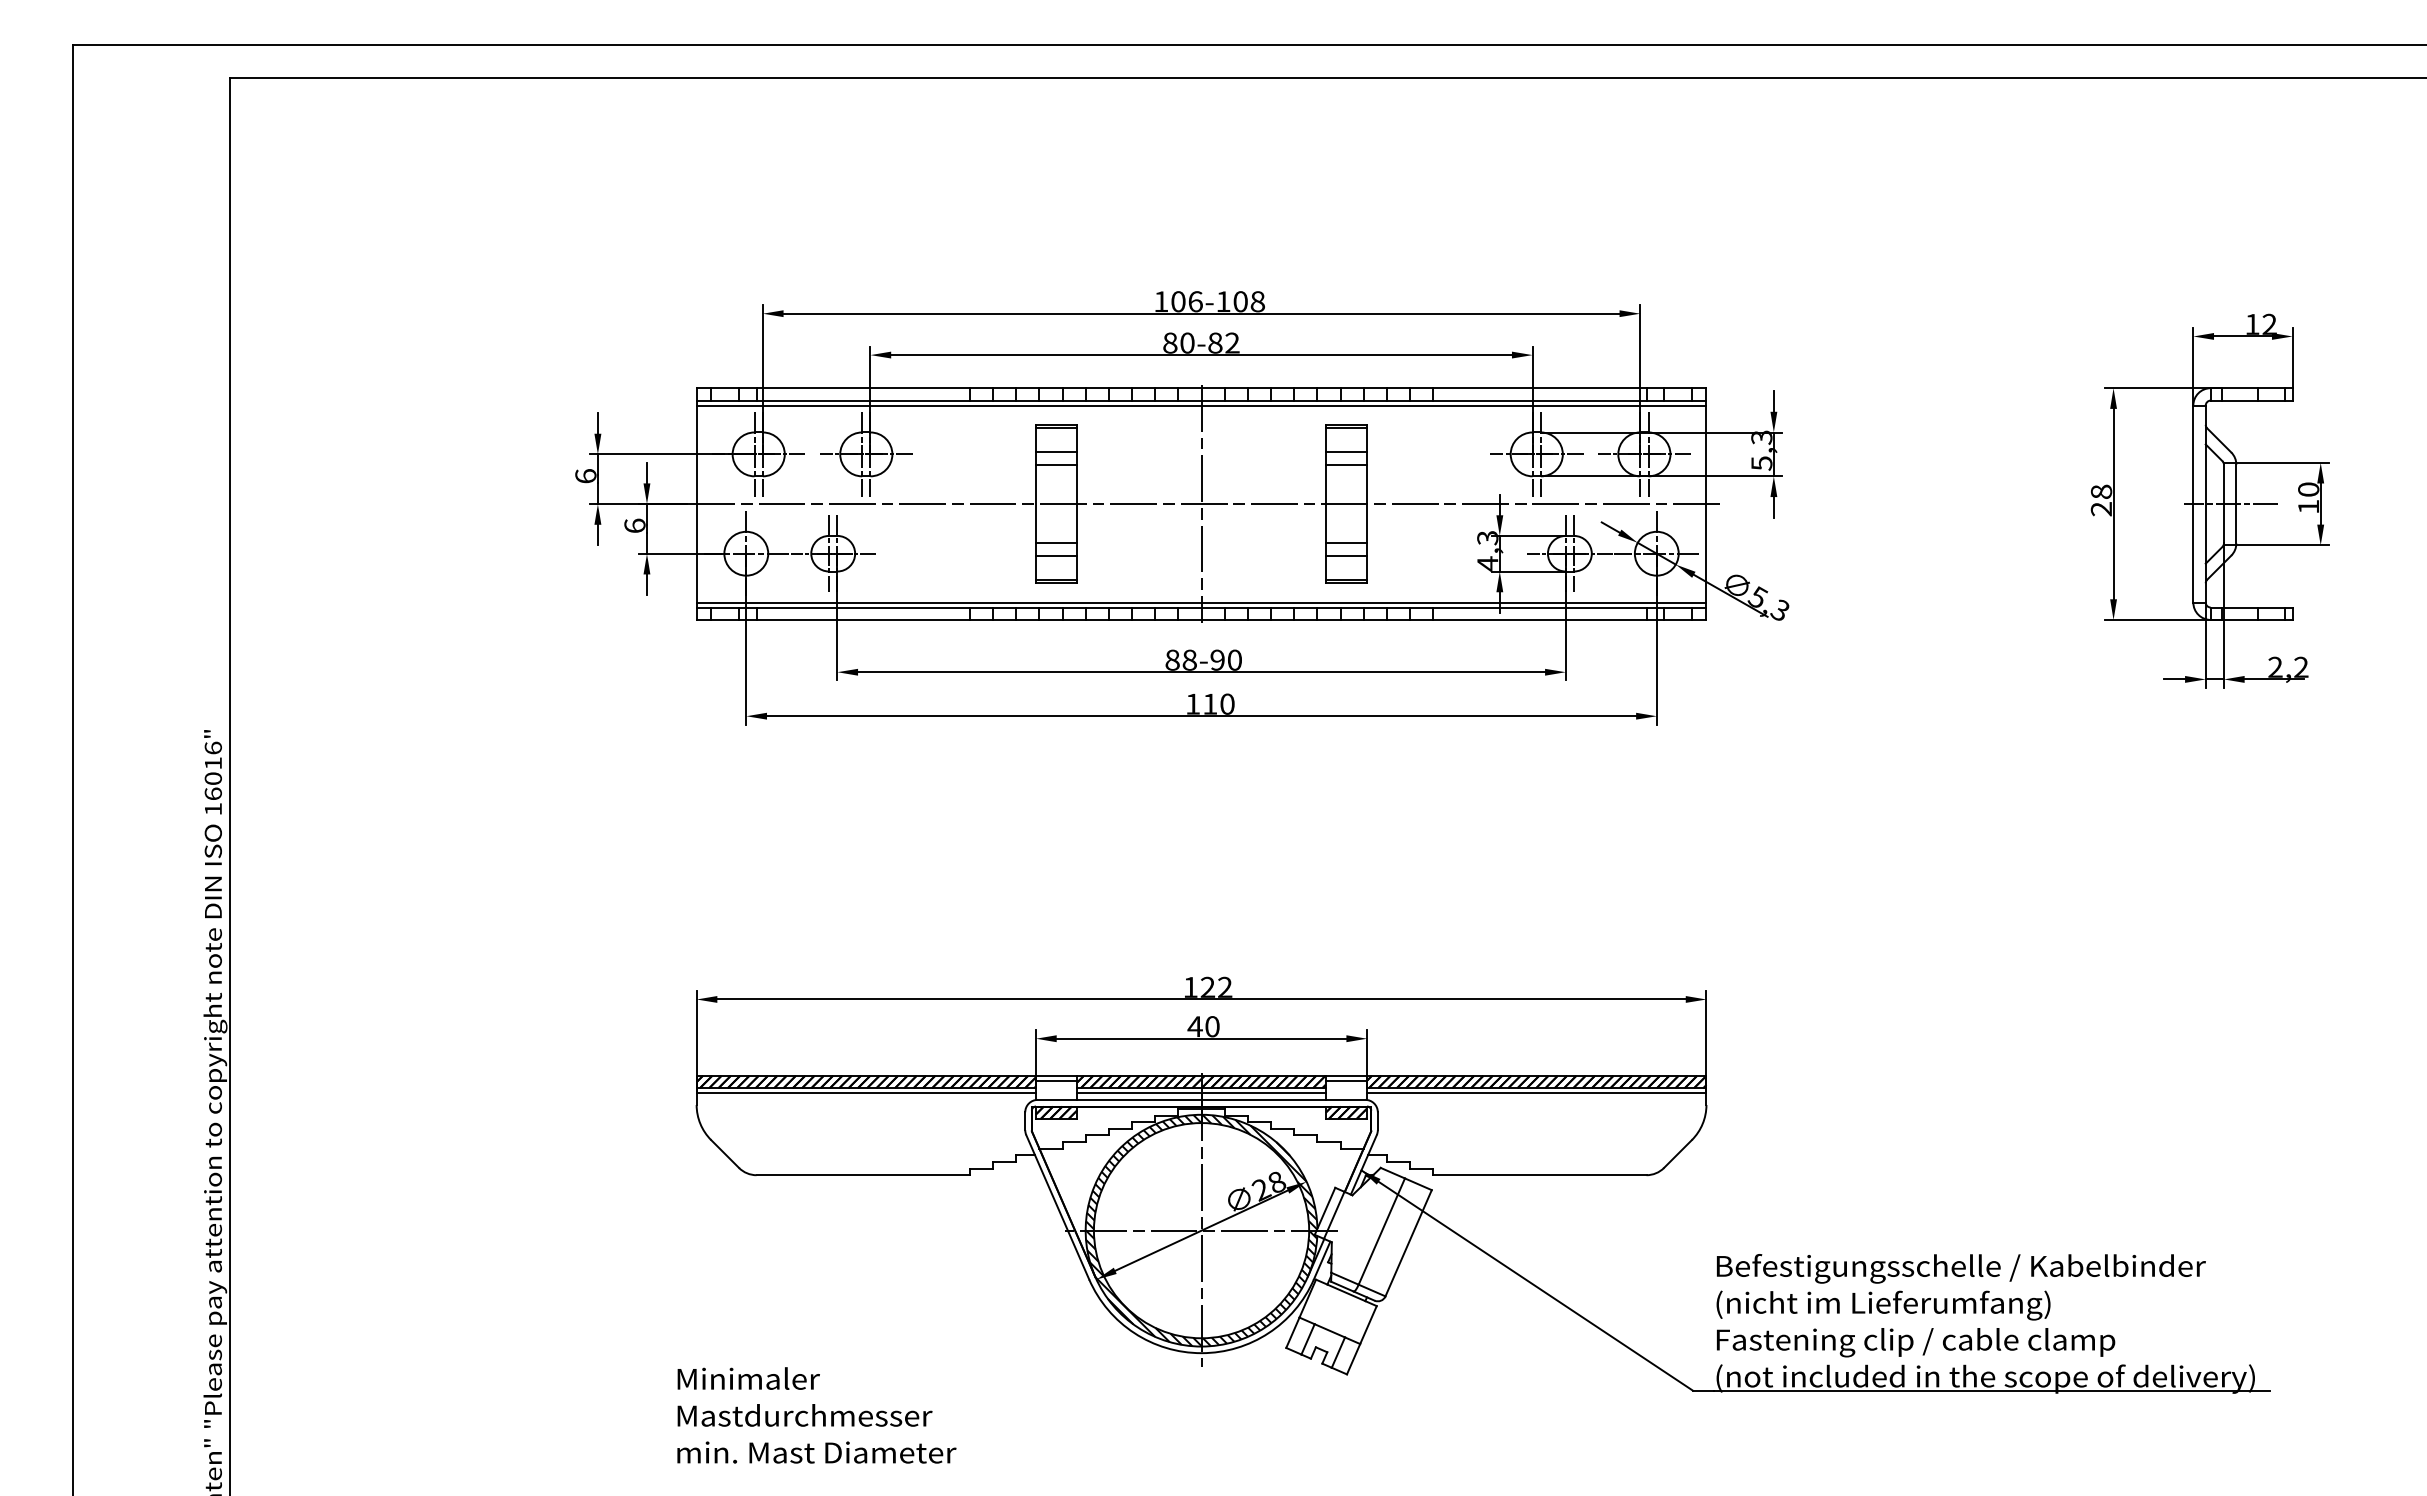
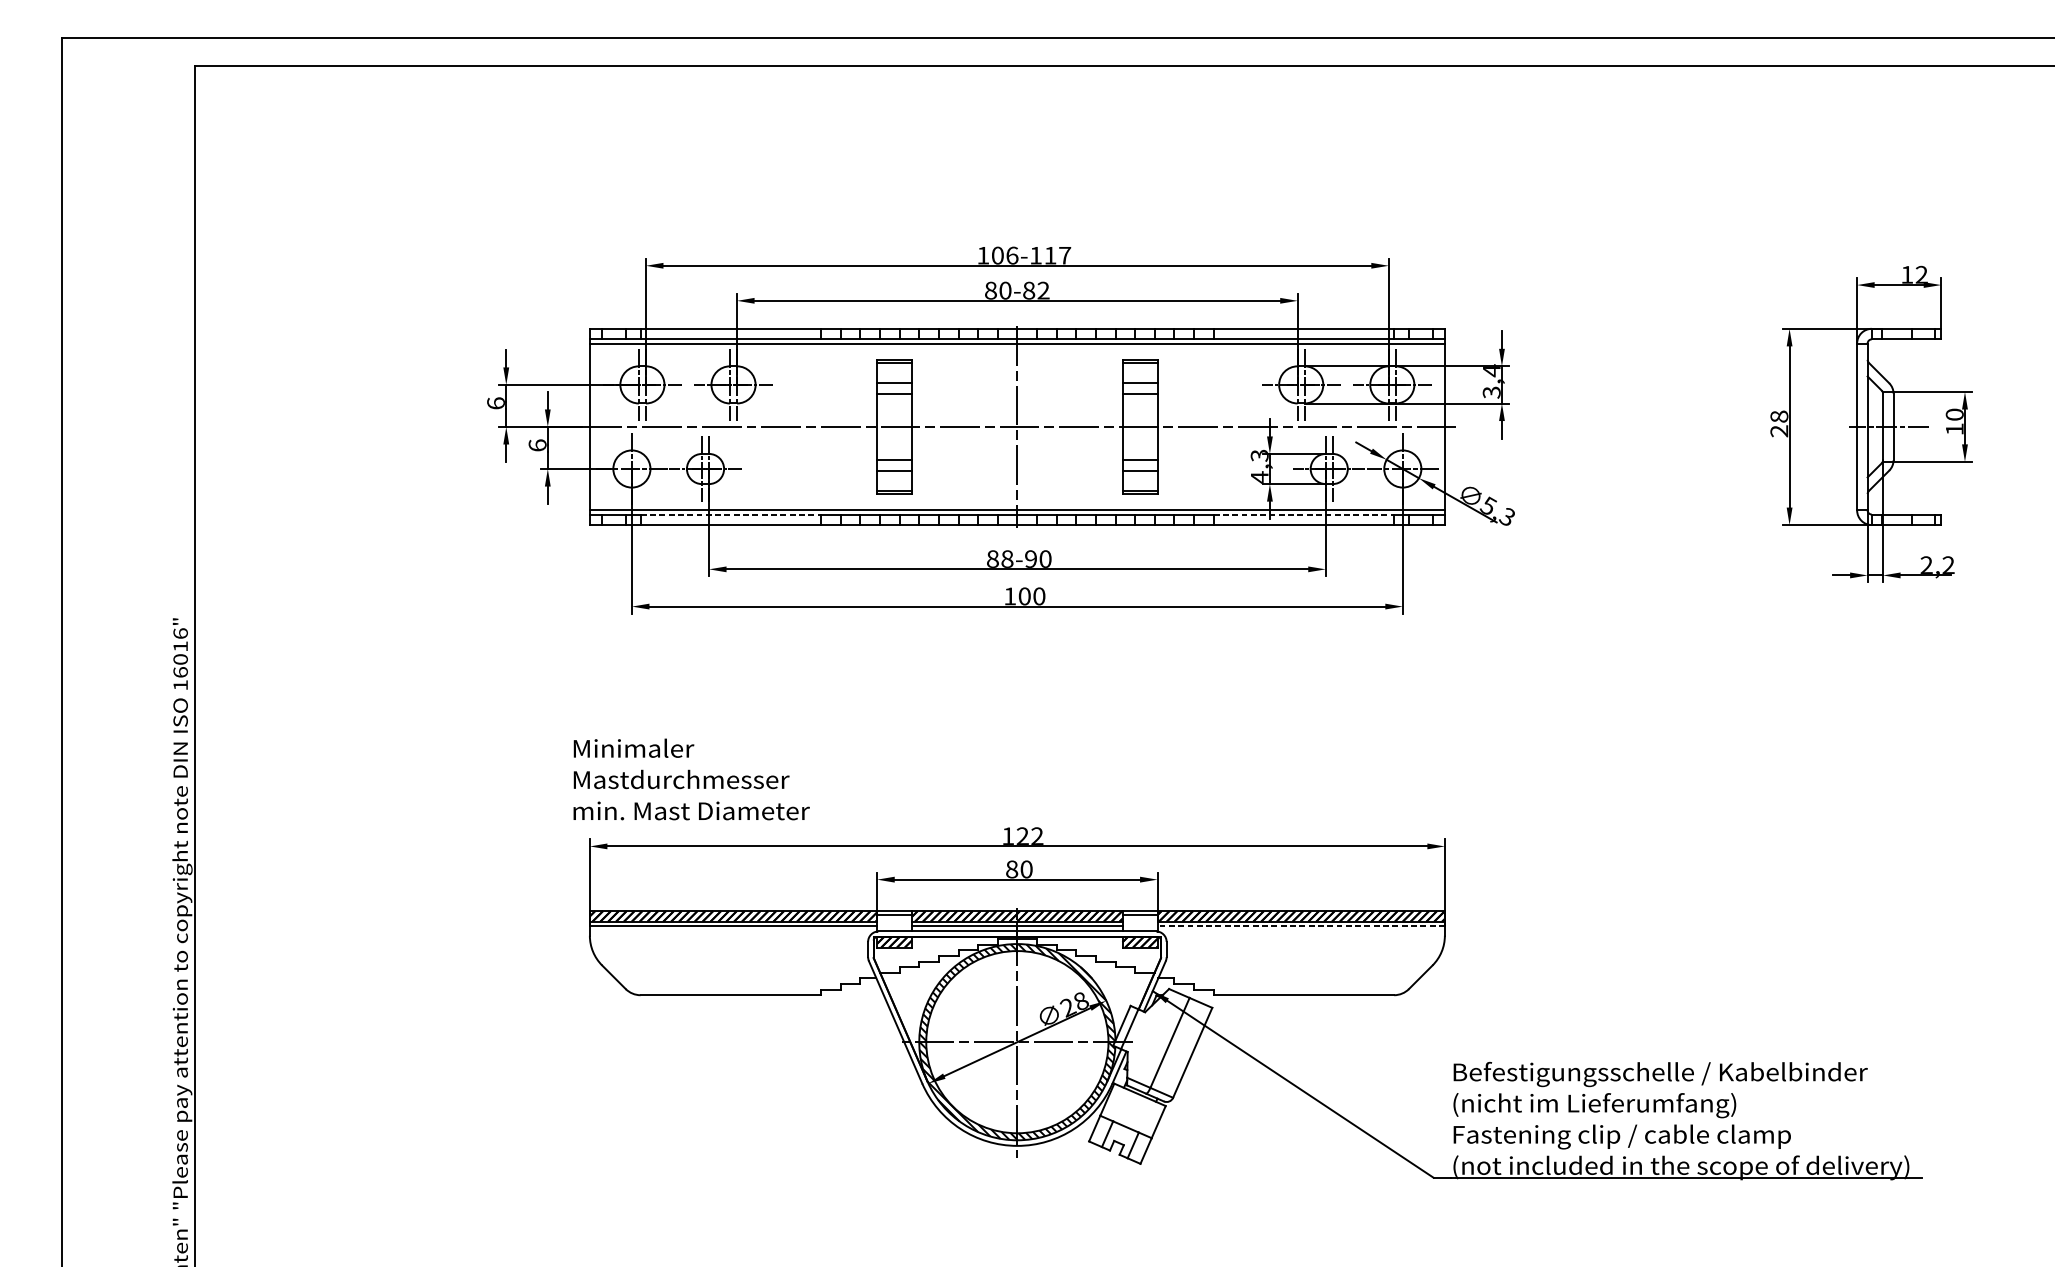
text: (1248, 301) -> (1057, 255), 106-108 -> 106-117
text: (1761, 450) -> (1491, 381), 5,3 -> 3,4
line: (863, 607) -> (731, 514), solid -> dashed
line: (1539, 607) -> (1303, 514), solid -> dashed
text: (1210, 703) -> (1024, 595), 110 -> 100
text: (1194, 1026) -> (1011, 869), 40 -> 80
line: (1536, 1093) -> (1300, 926), solid -> dashed
text: (816, 1415) -> (691, 779), moved

